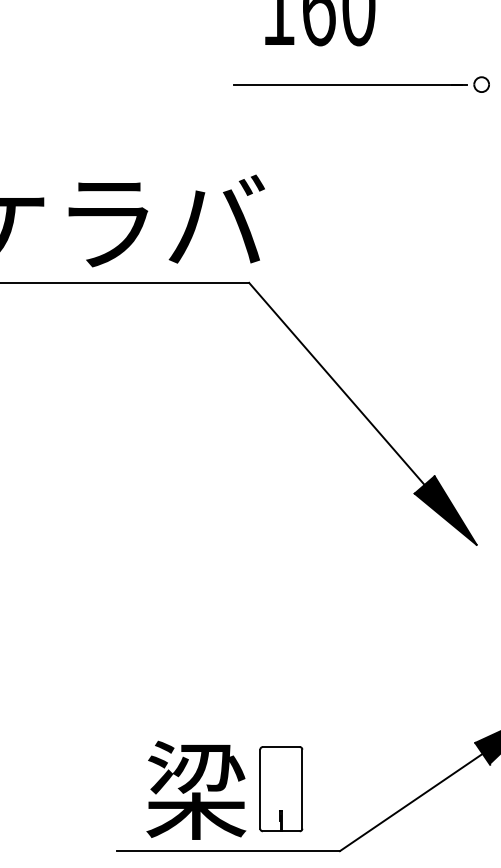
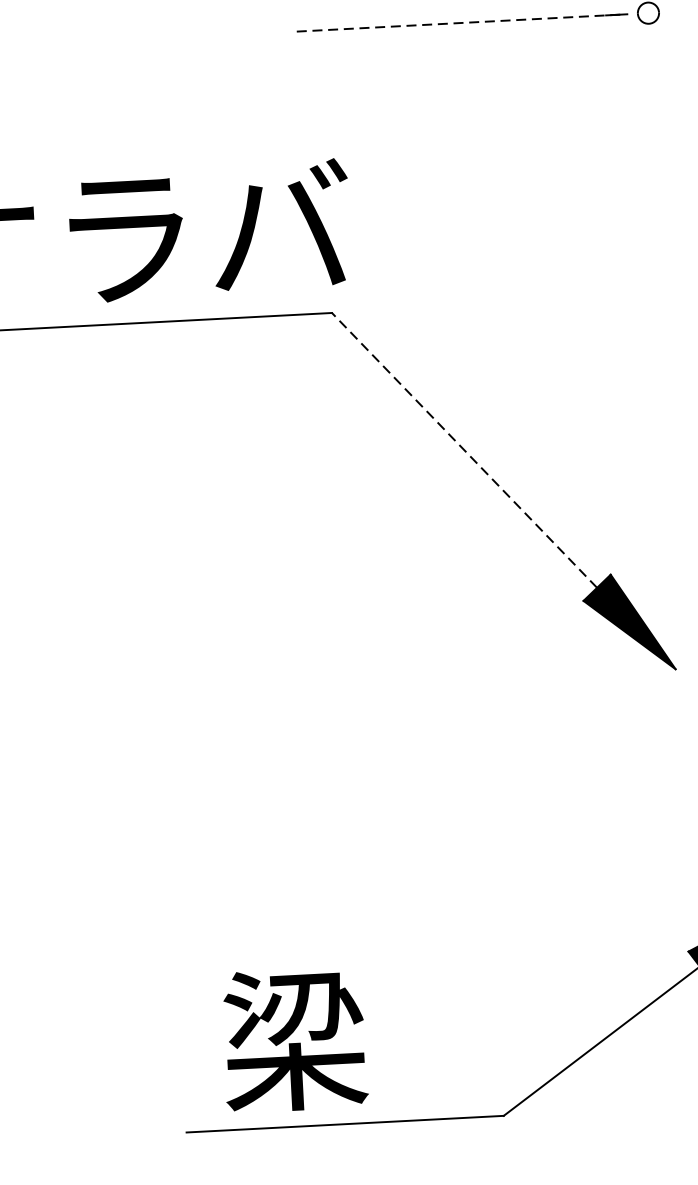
line: (348, 84) -> (458, 22), solid -> dashed
line: (336, 383) -> (463, 449), solid -> dashed
part: (281, 789) -> (415, 1032), removed

